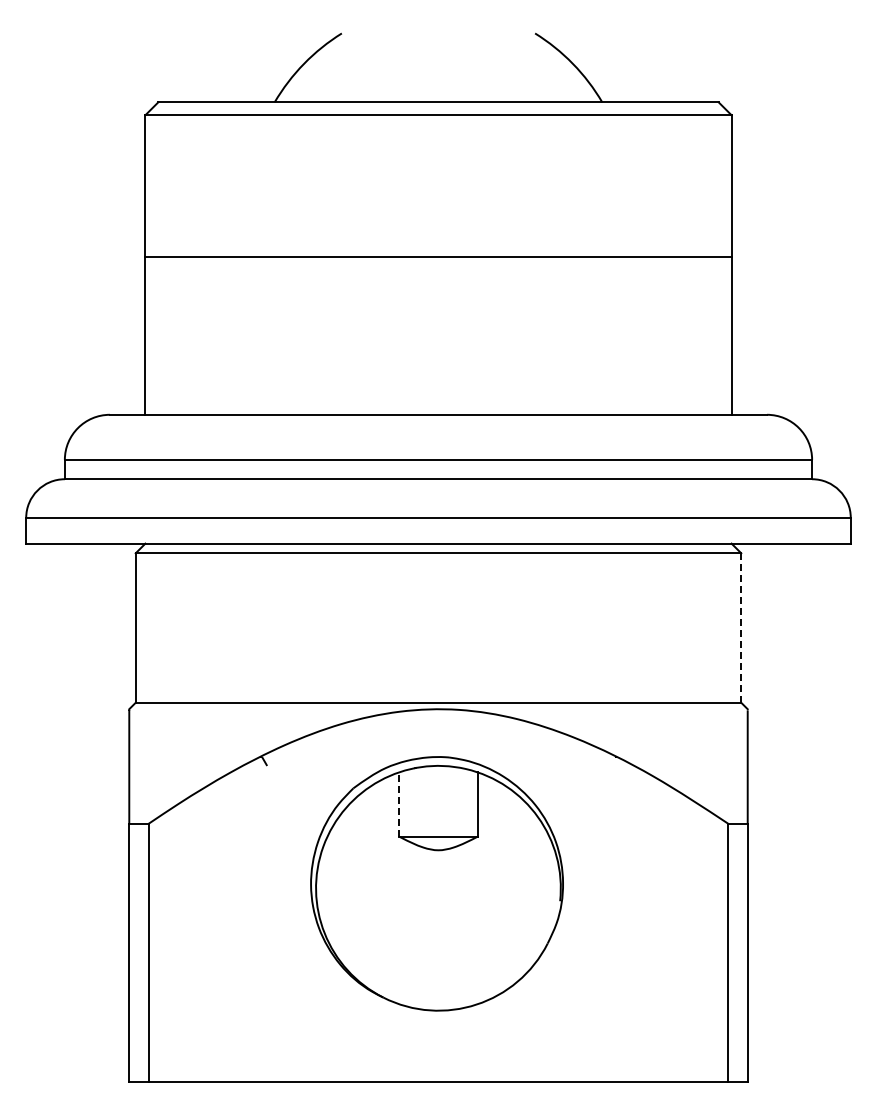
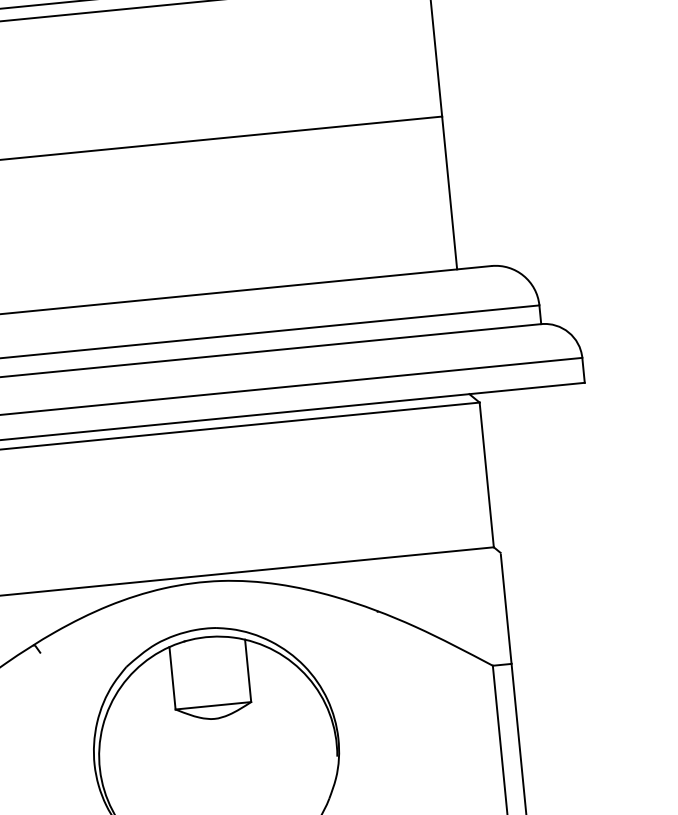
line: (741, 628) -> (487, 475), dashed -> solid
line: (399, 804) -> (172, 678), dashed -> solid

